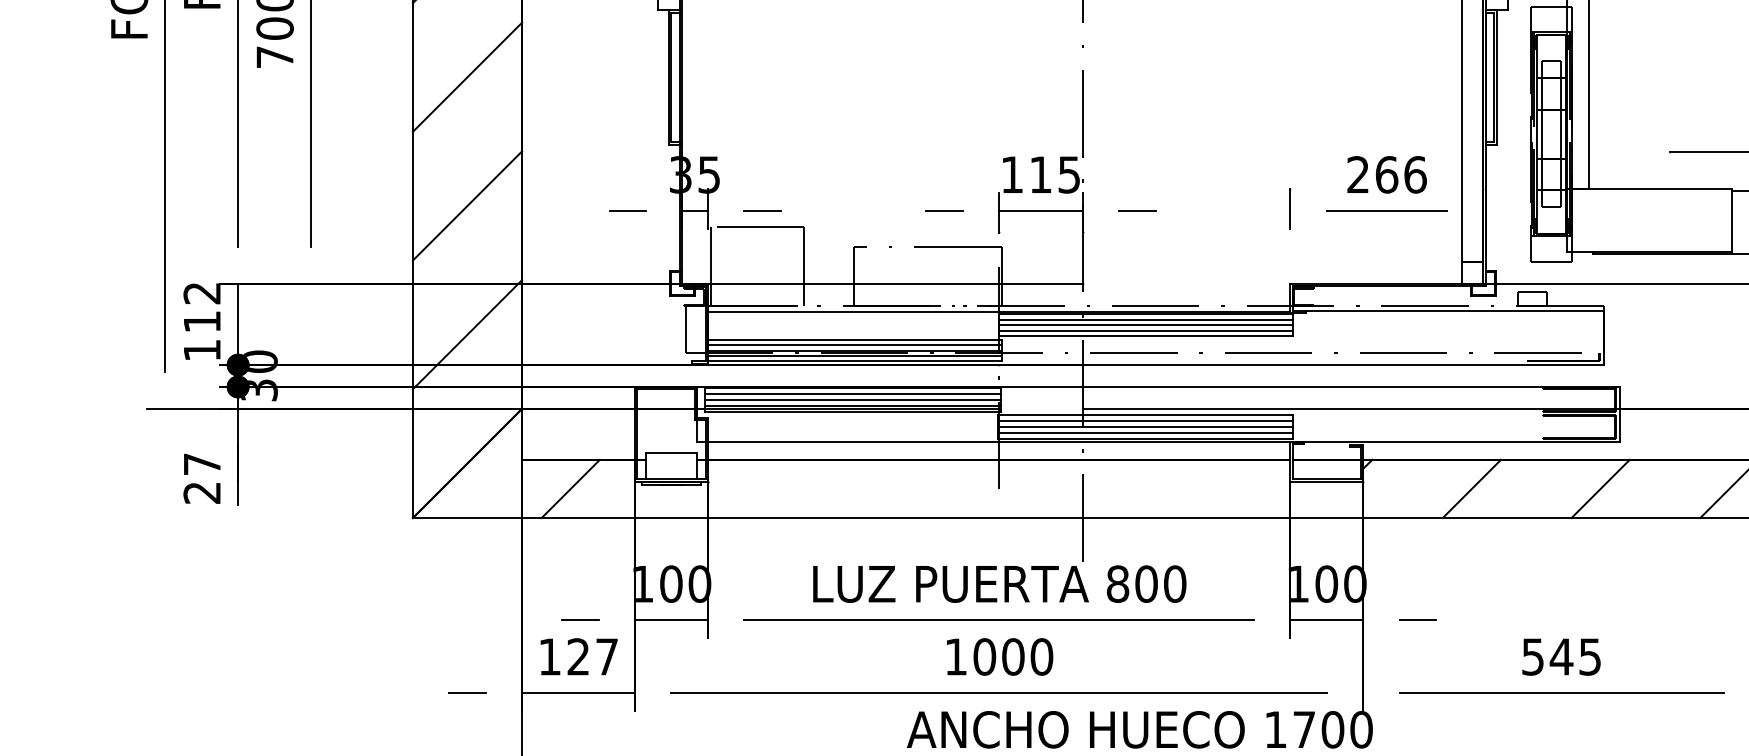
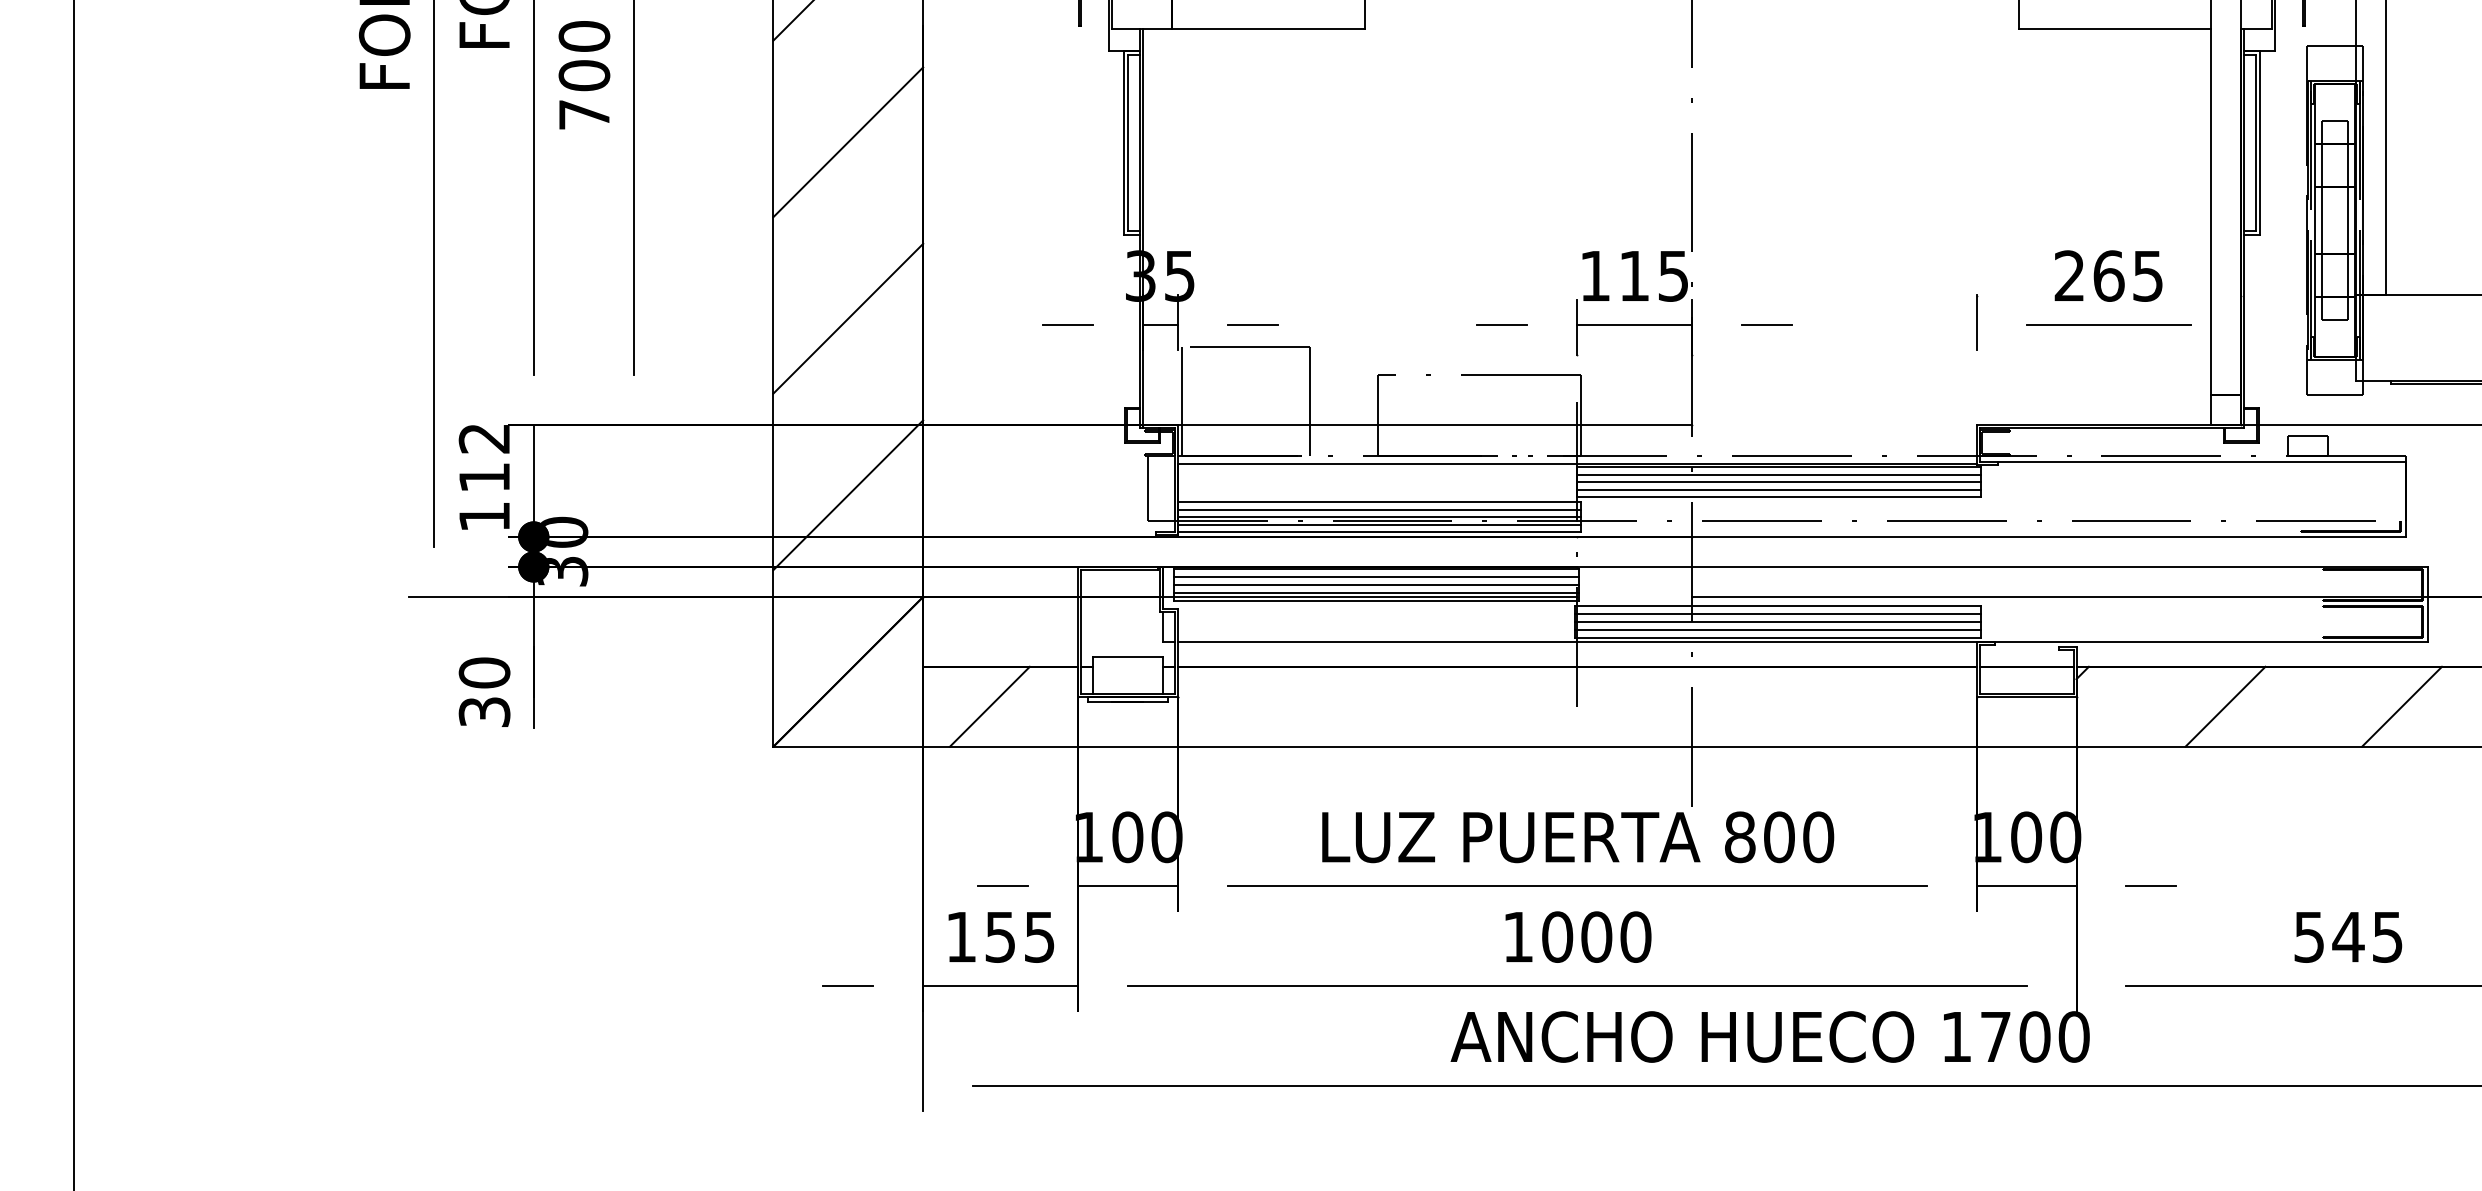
text: (1415, 174) -> (2148, 275), 266 -> 265
text: (202, 478) -> (484, 692), 27 -> 30
text: (592, 656) -> (1019, 936), 127 -> 155

